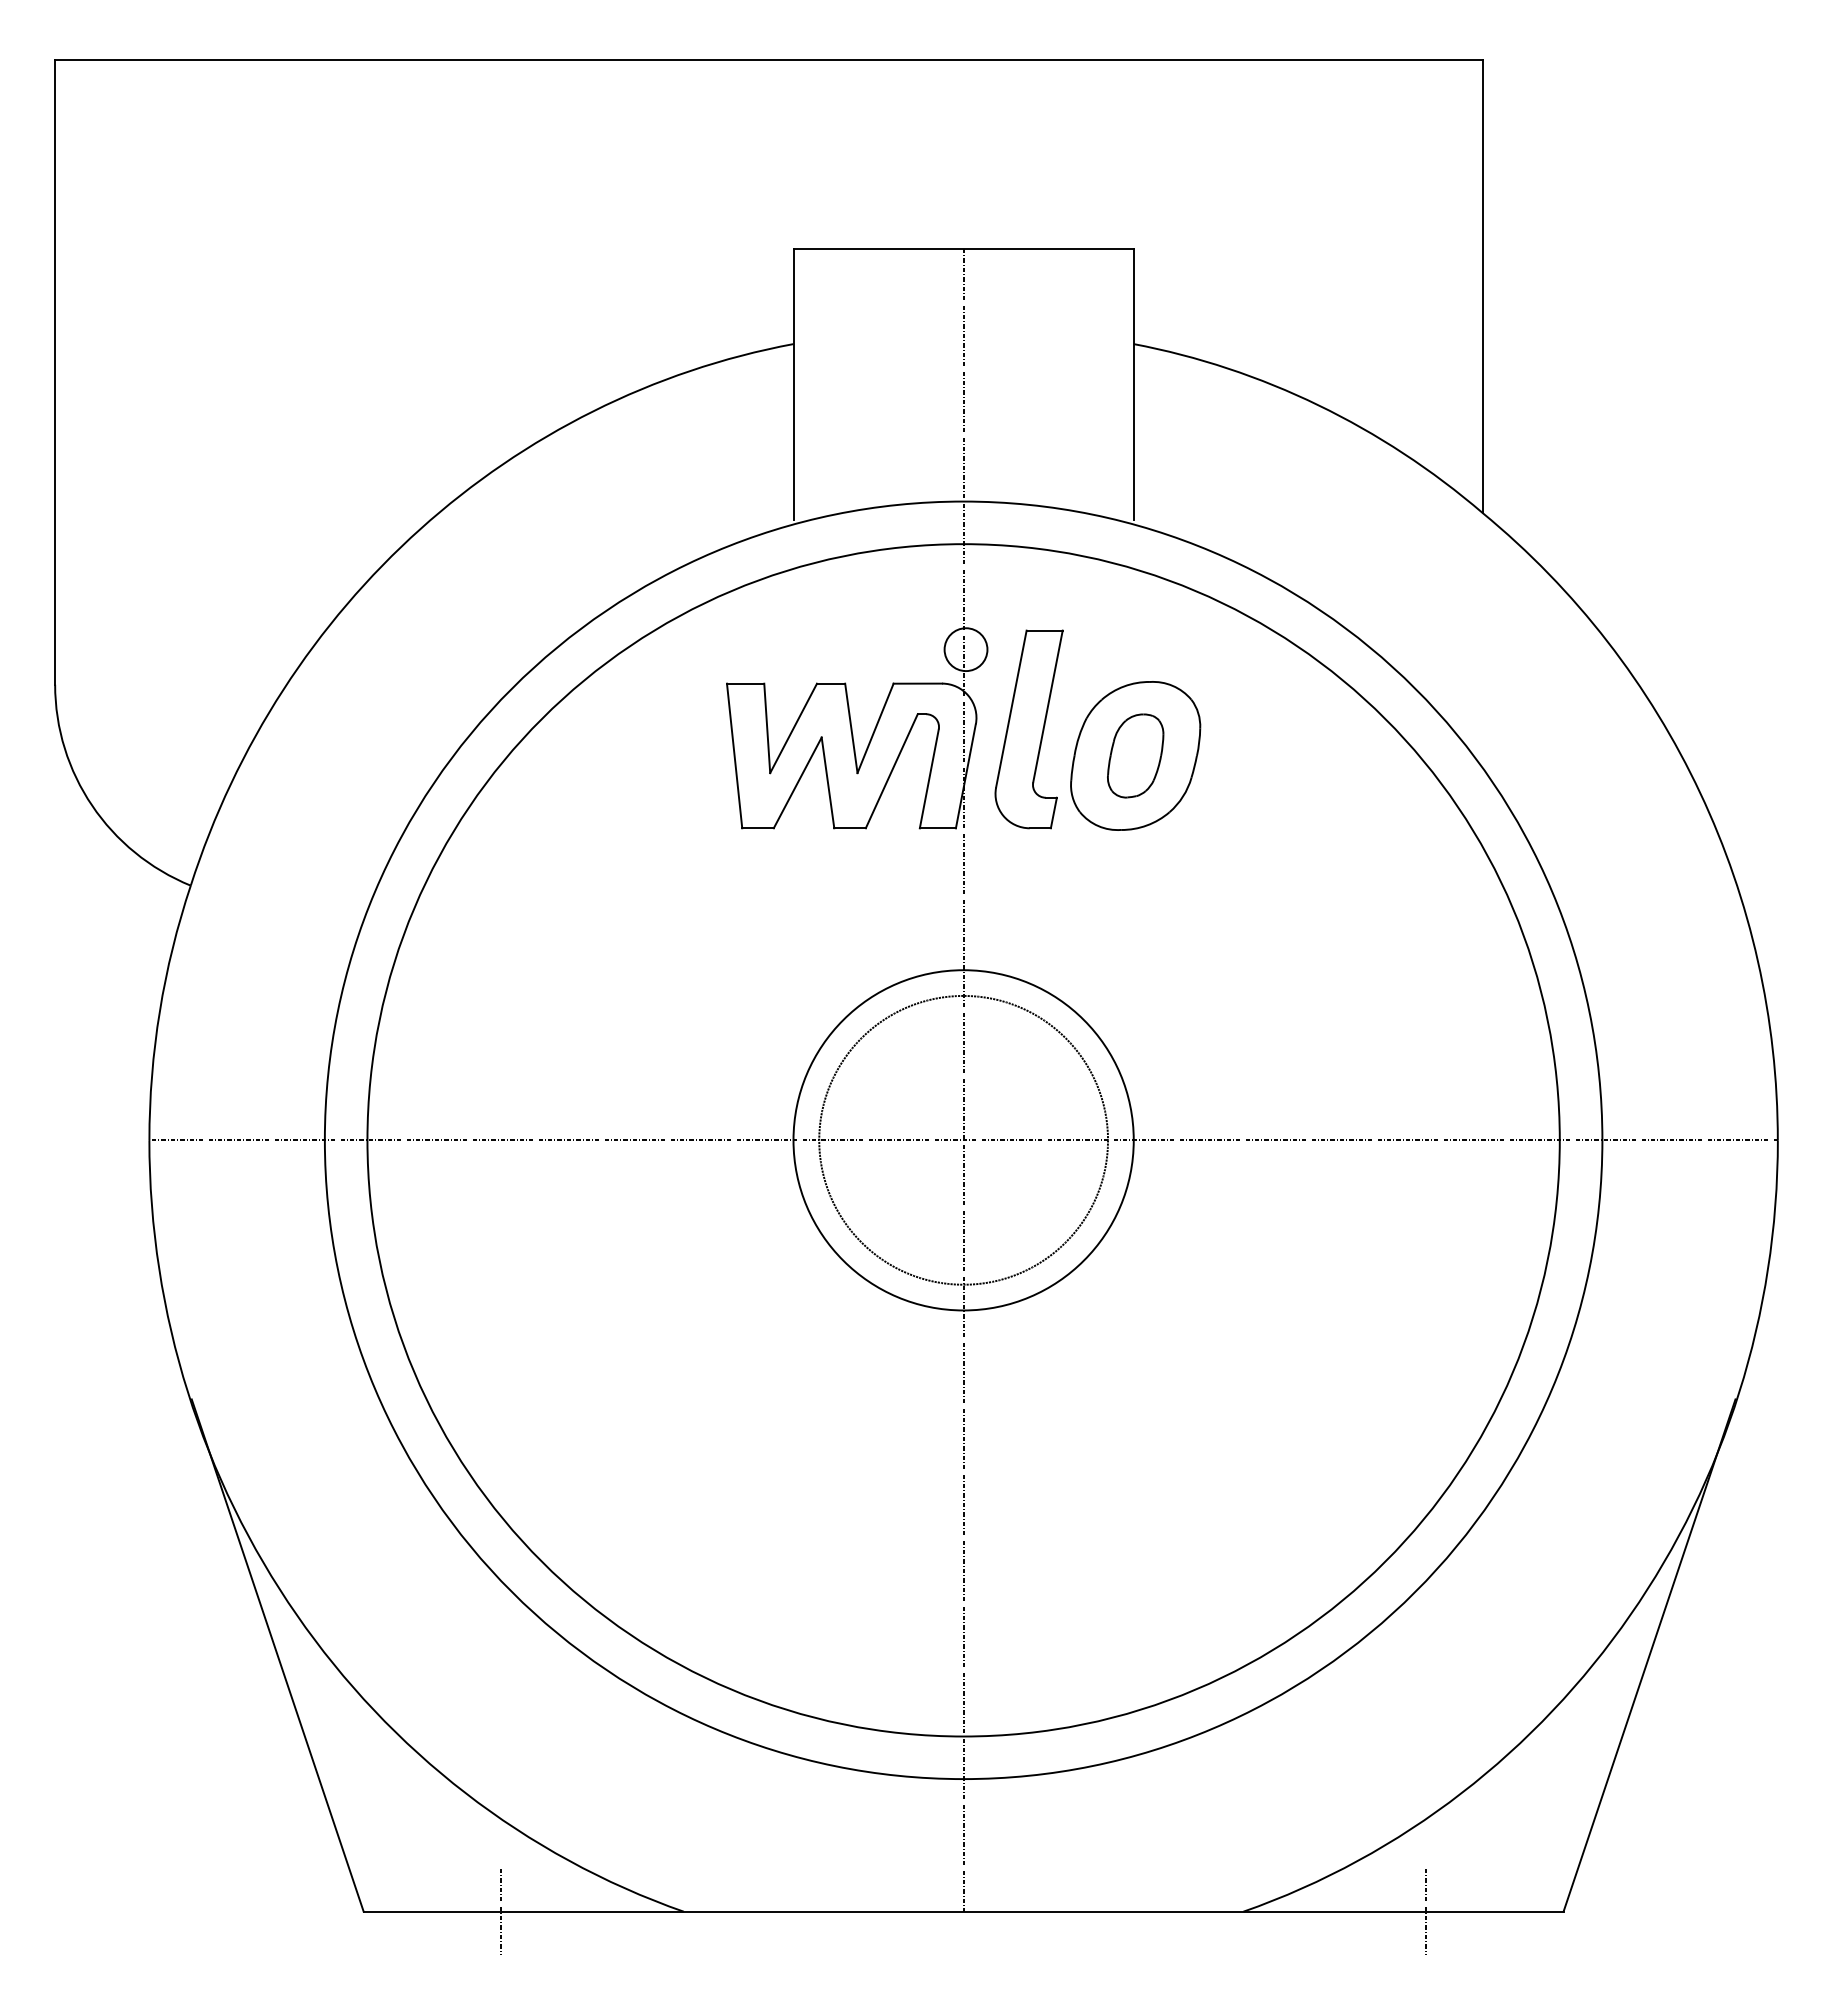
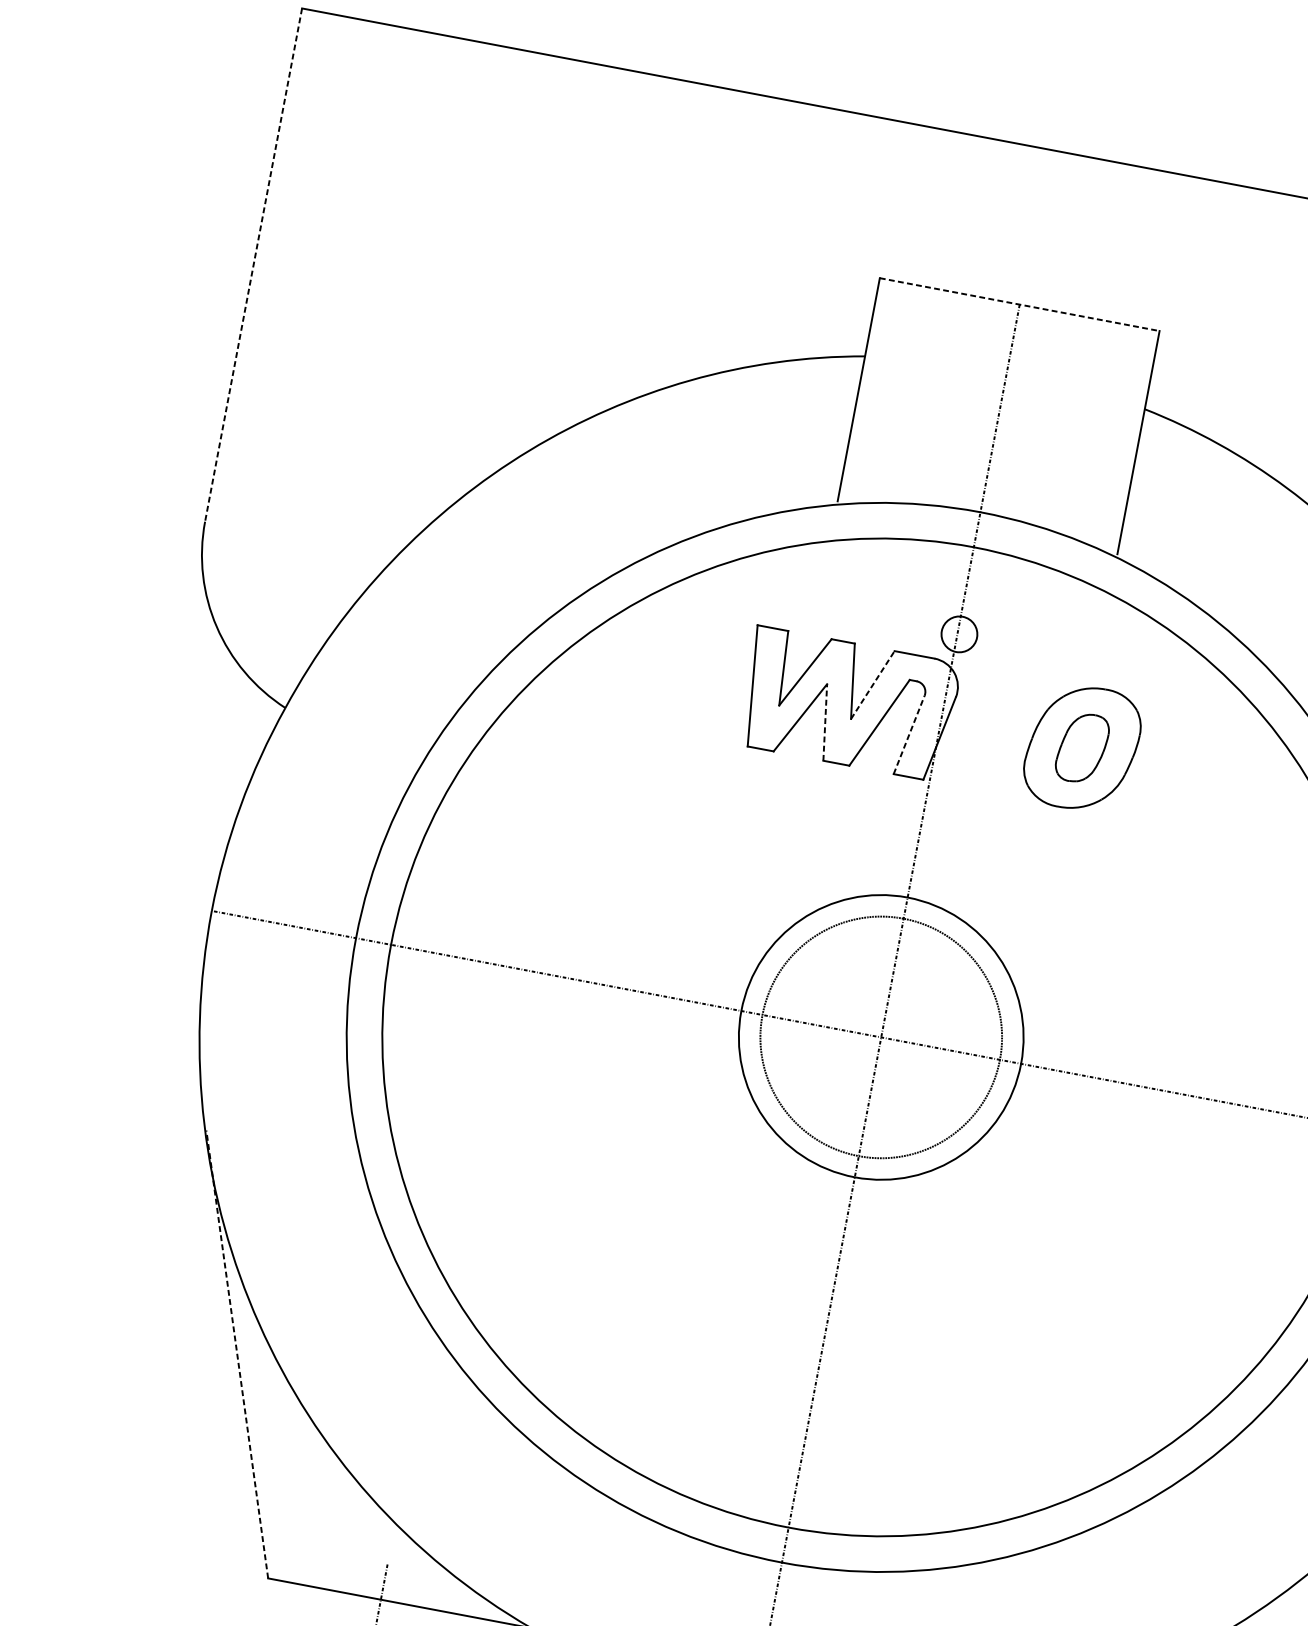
line: (964, 249) -> (1020, 305), solid -> dashed
line: (55, 373) -> (253, 265), solid -> dashed
line: (875, 727) -> (872, 684), solid -> dashed
part: (1028, 729) -> (998, 709), removed
line: (929, 778) -> (909, 734), solid -> dashed
line: (828, 782) -> (825, 722), solid -> dashed
line: (277, 1655) -> (237, 1354), solid -> dashed

